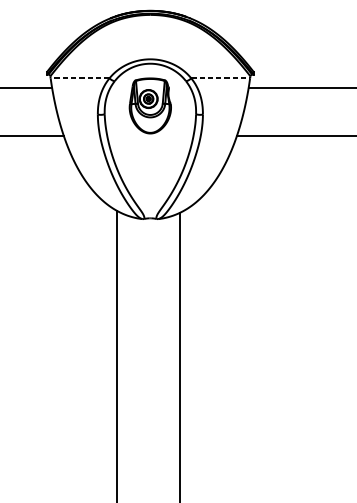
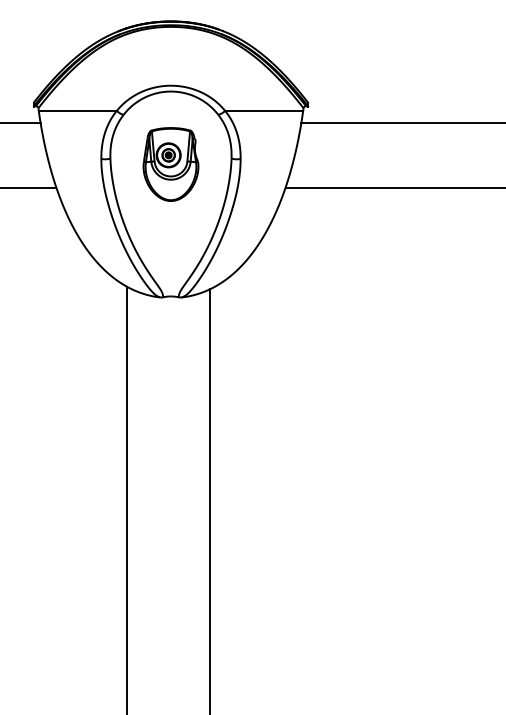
line: (79, 78) -> (77, 110), dashed -> solid
line: (220, 78) -> (264, 110), dashed -> solid
part: (150, 105) -> (170, 164), moved

